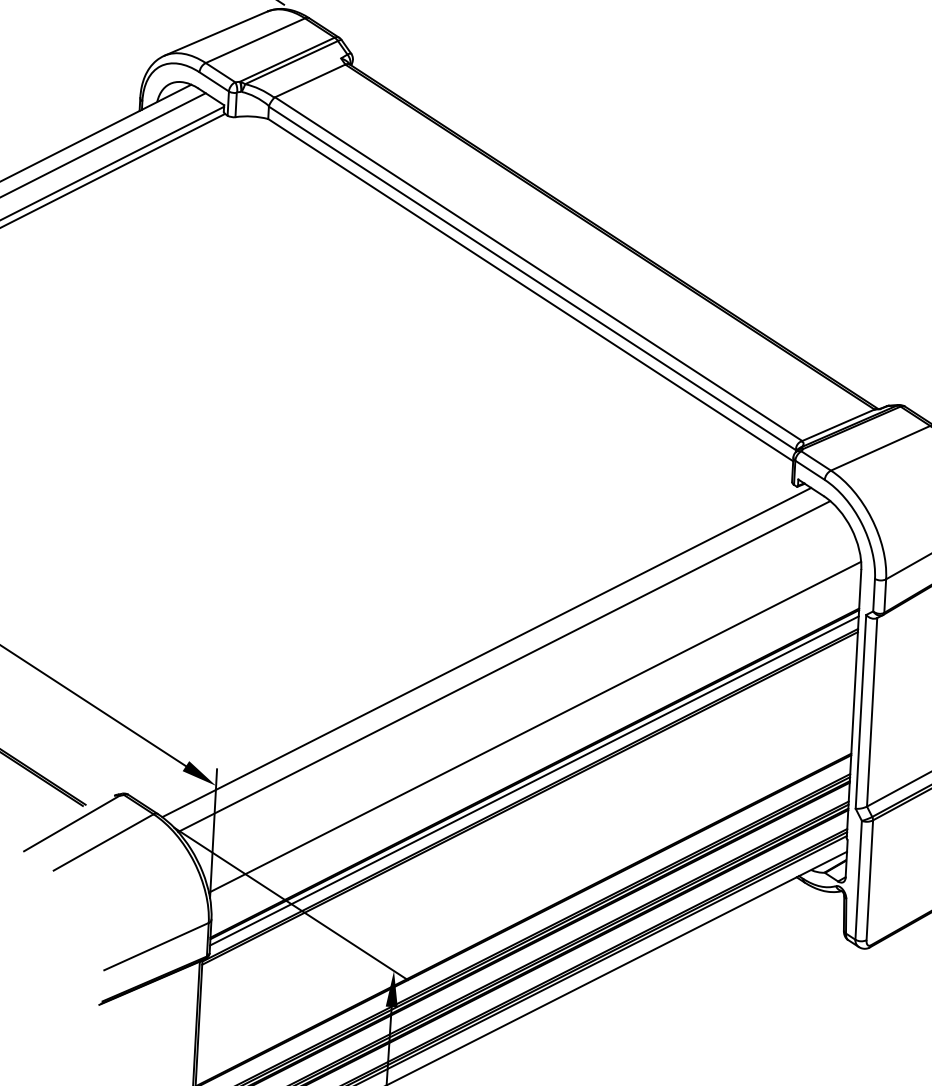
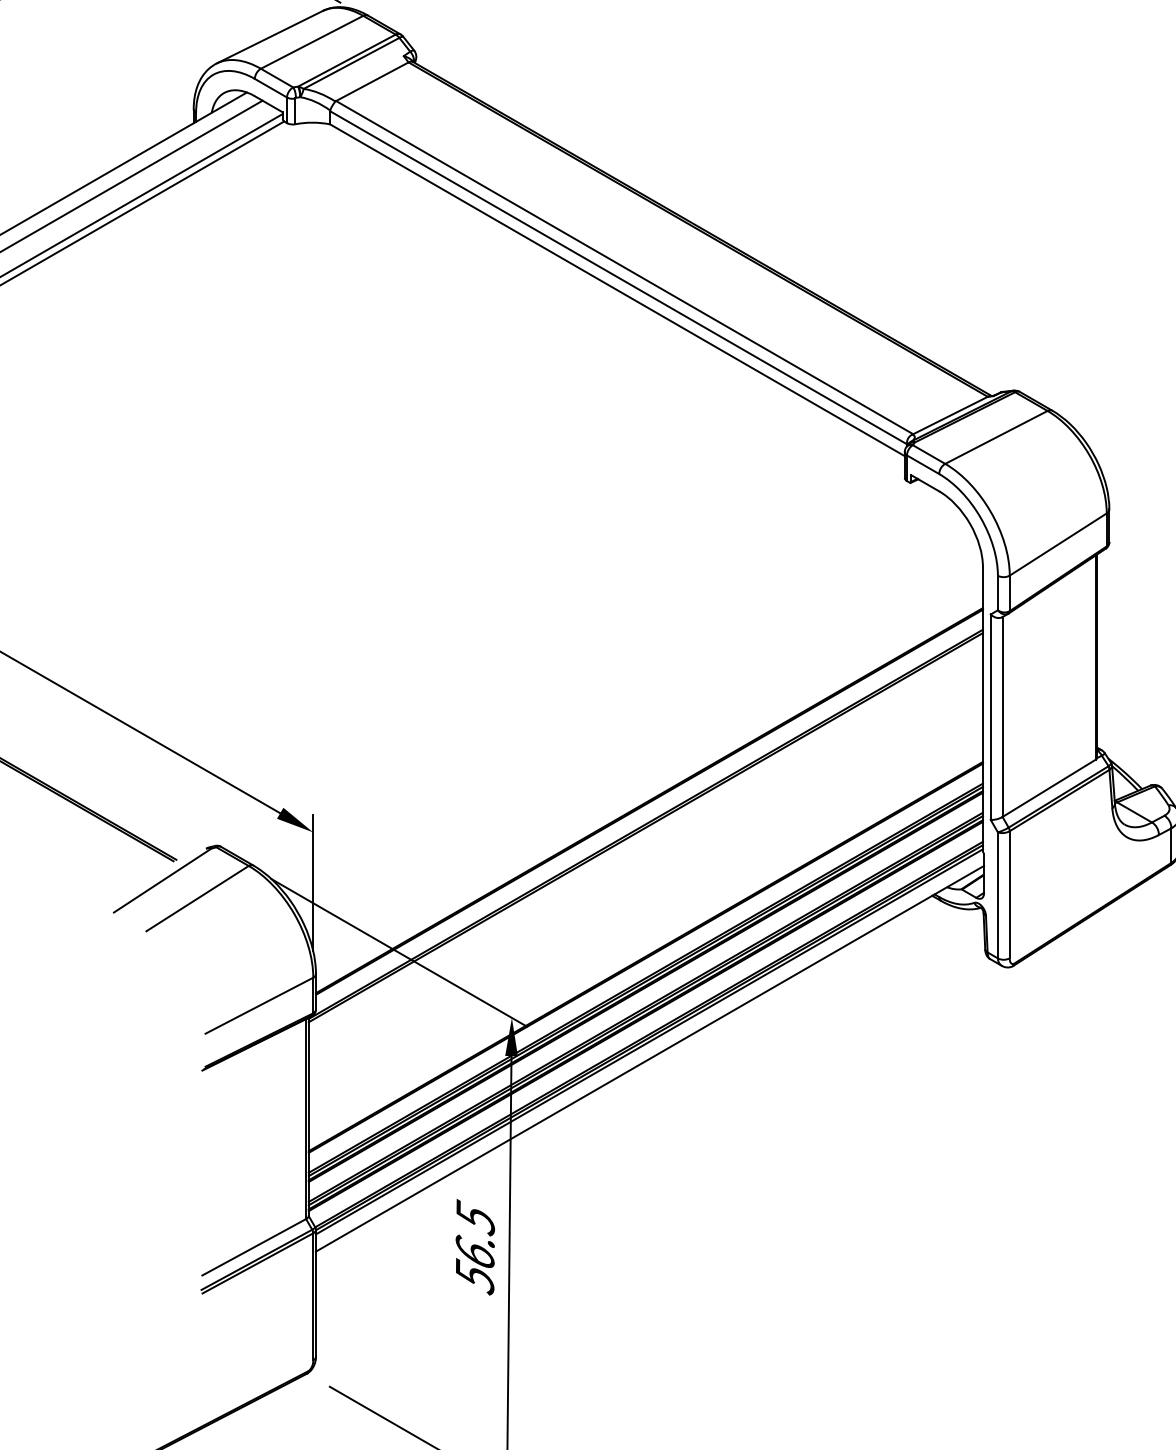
line: (486, 652) -> (591, 675), removed
line: (503, 666) -> (610, 689), removed
line: (534, 726) -> (646, 751), removed
line: (534, 780) -> (649, 808), removed

